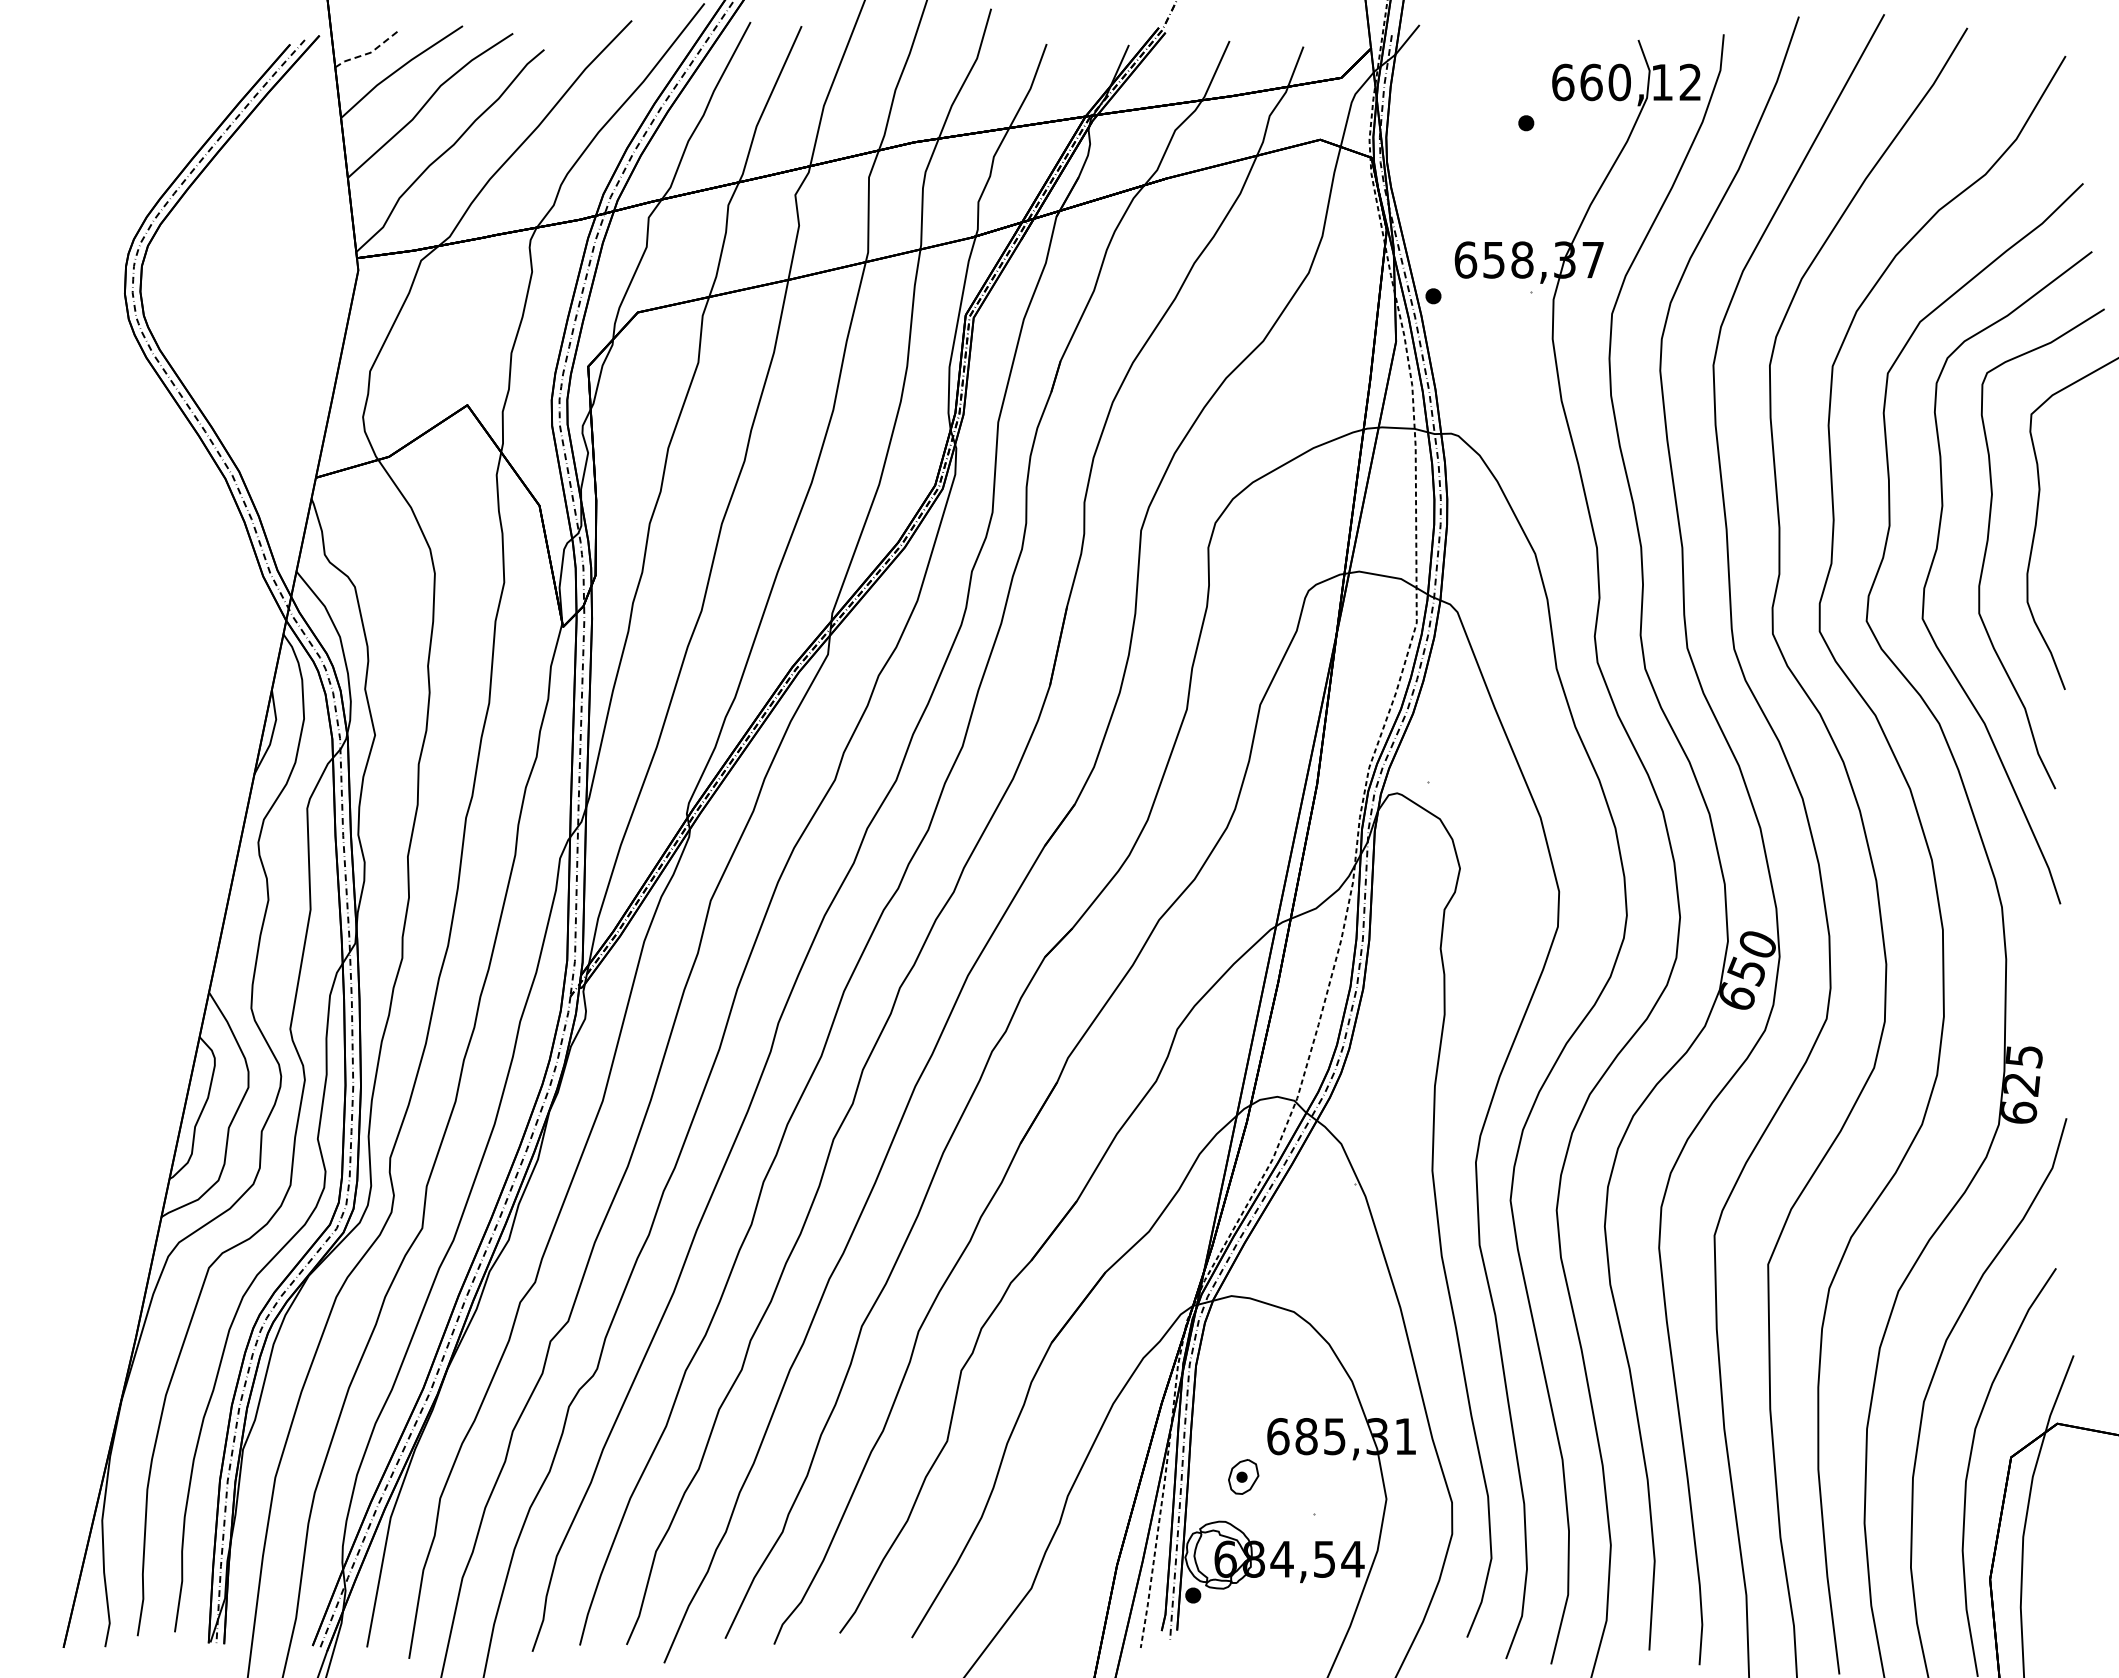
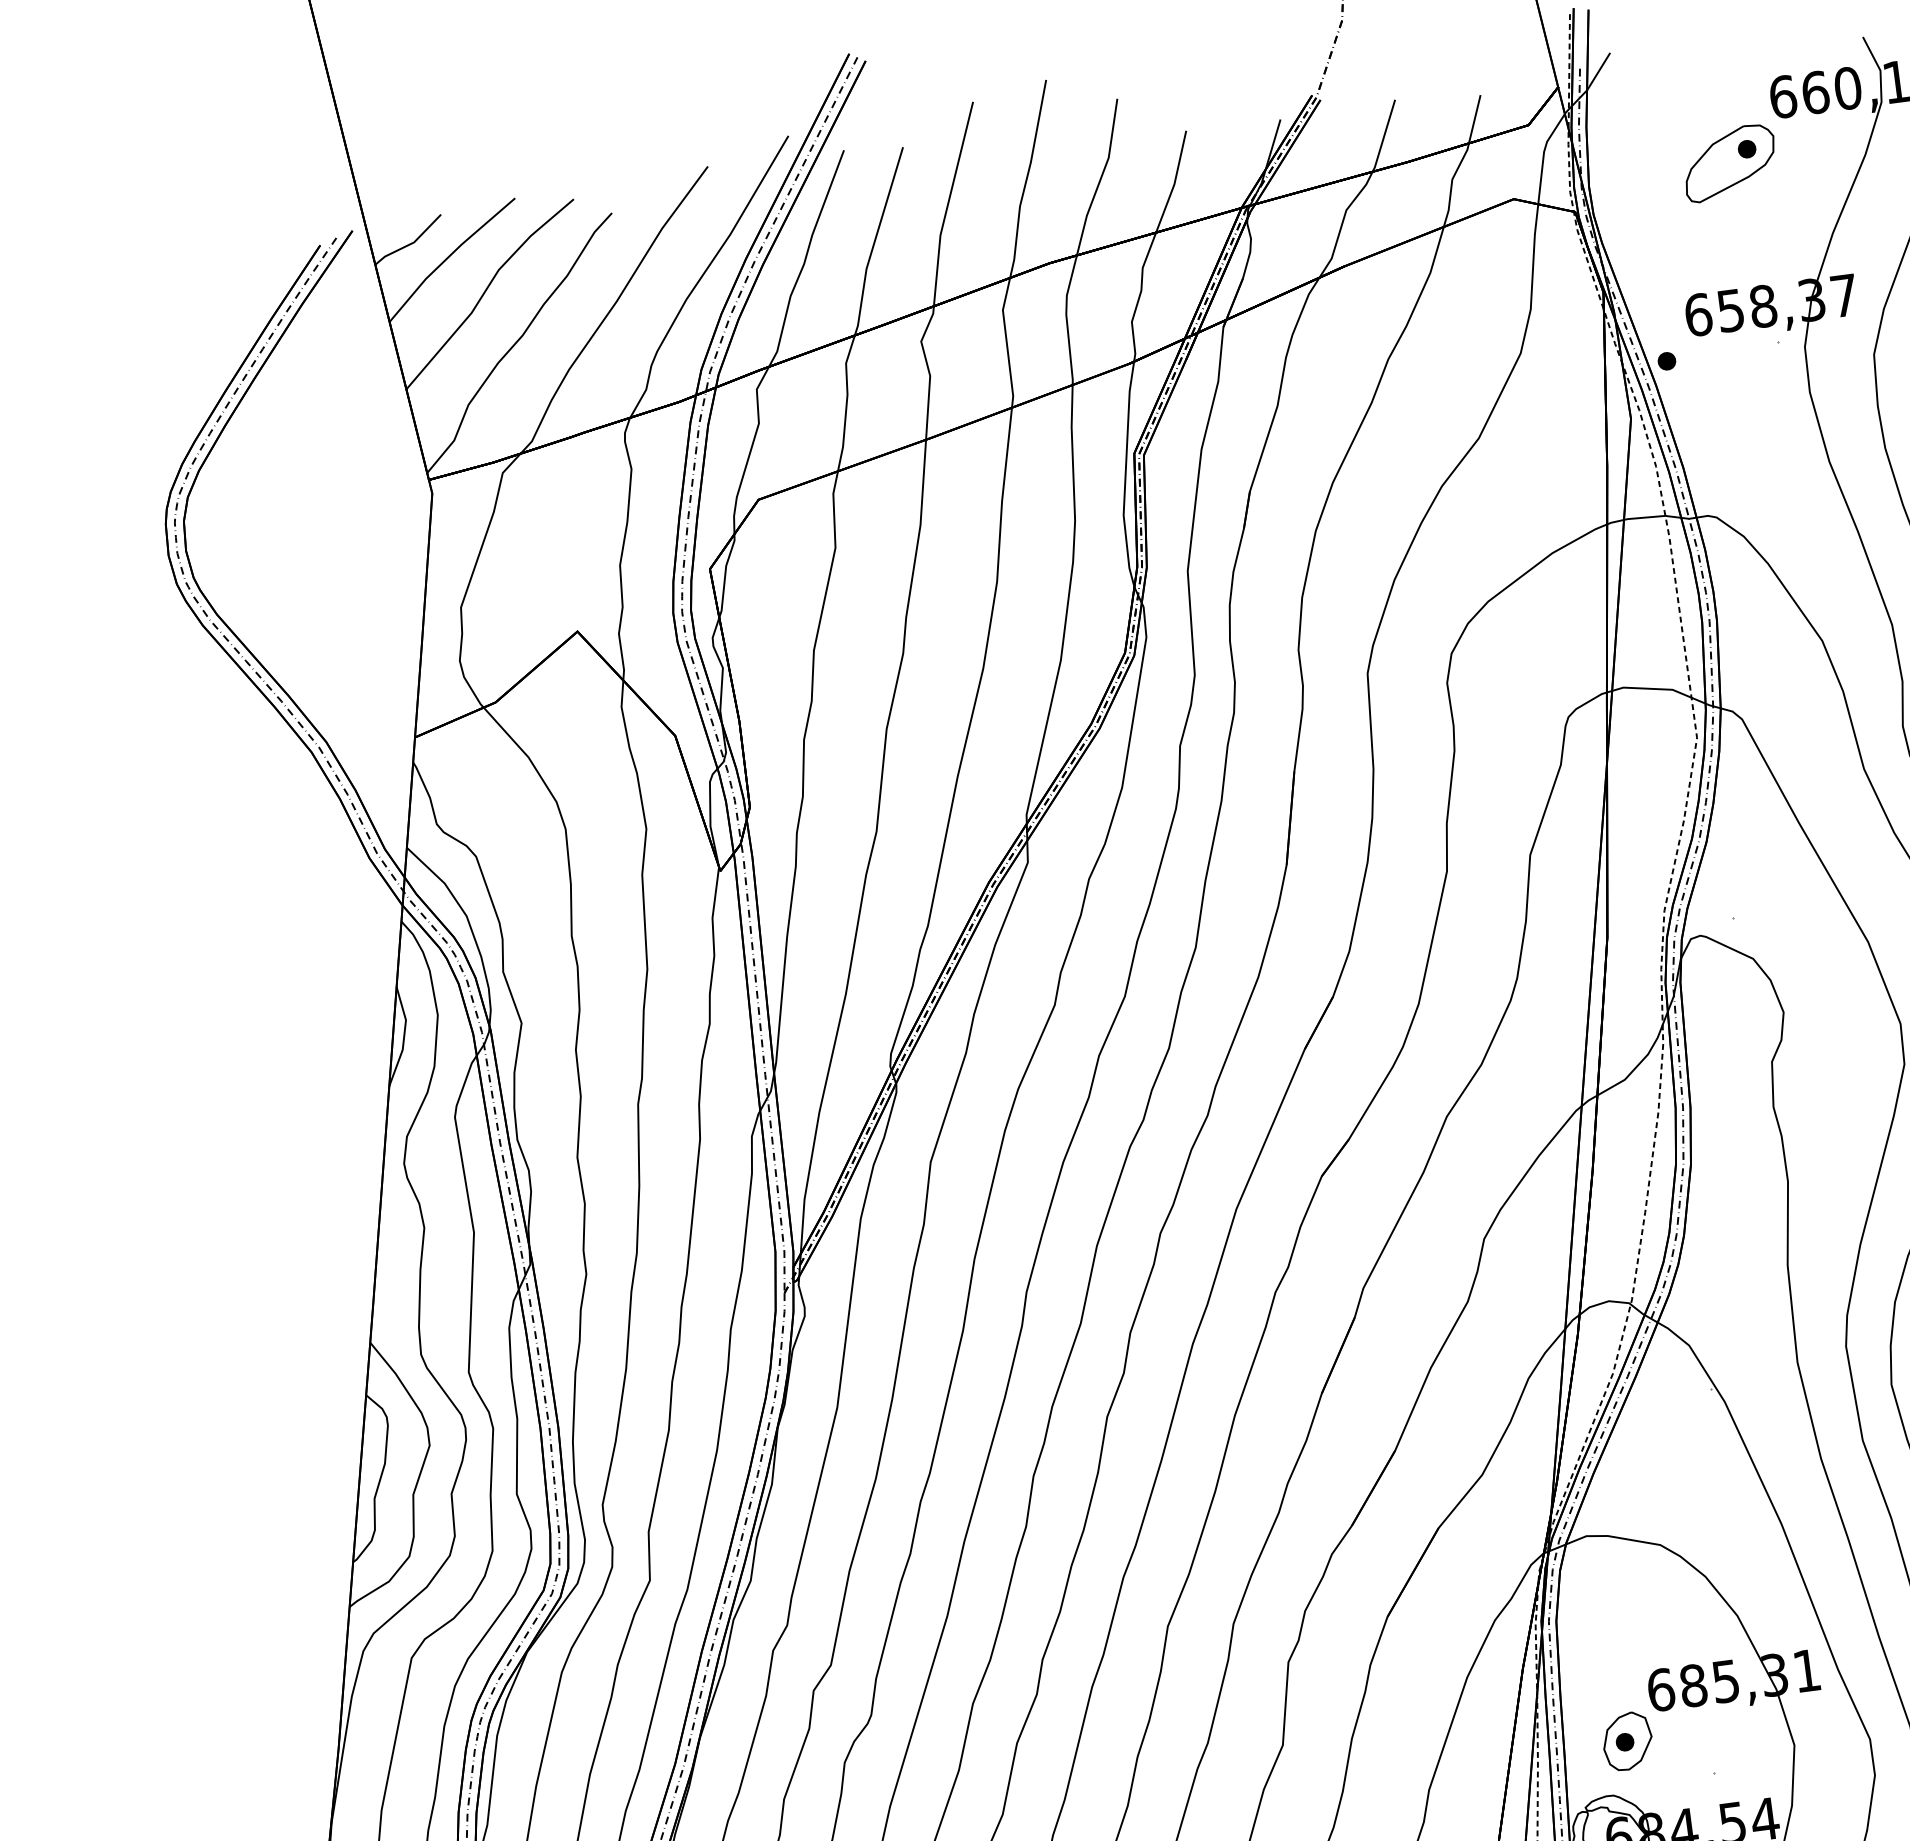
line: (368, 53) -> (411, 243), dashed -> solid
part: (1509, 133) -> (1729, 163), added
part: (1243, 1476) -> (1627, 1740), size x1.43

